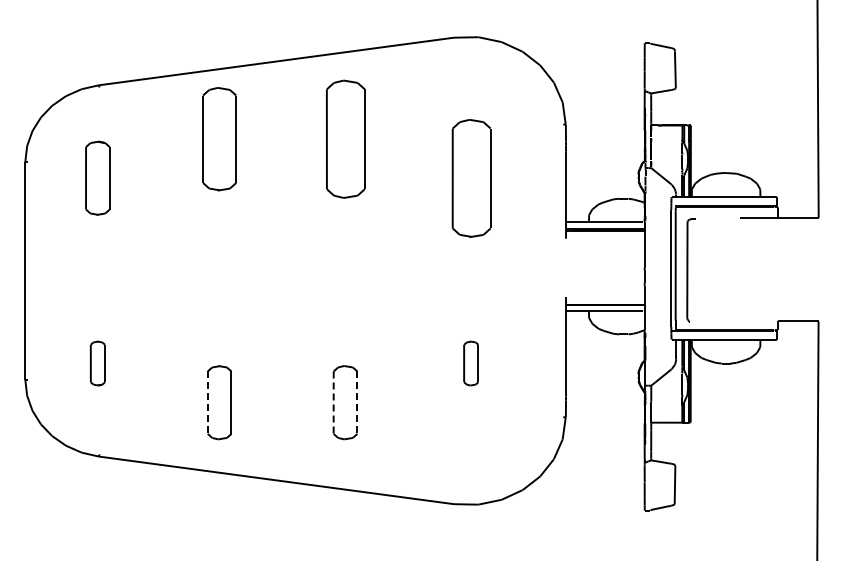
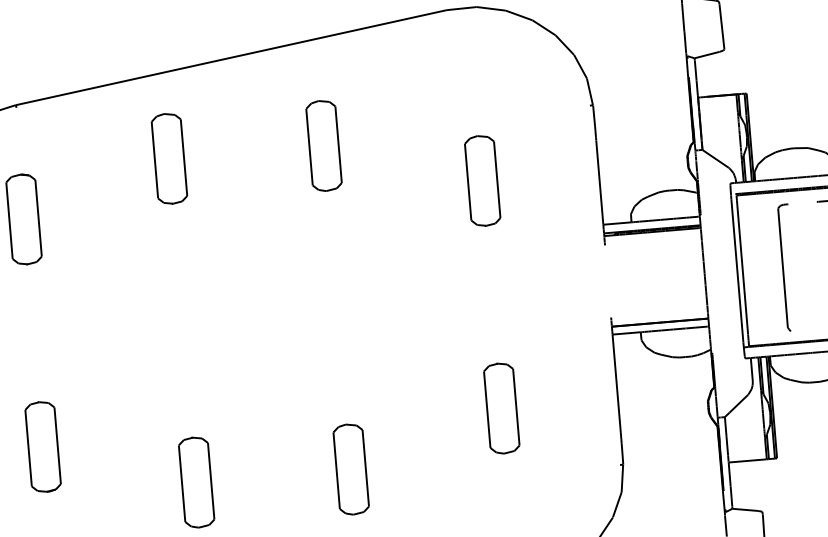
part: (219, 138) -> (169, 158), size x0.71
part: (344, 138) -> (322, 145), size x0.62
part: (470, 177) -> (481, 180), size x0.62
part: (690, 270) -> (786, 268), moved
part: (97, 363) -> (42, 446), size x1.67
part: (470, 363) -> (500, 408), size x1.67
line: (207, 403) -> (181, 484), dashed -> solid
line: (333, 403) -> (336, 471), dashed -> solid
line: (357, 403) -> (366, 469), dashed -> solid

